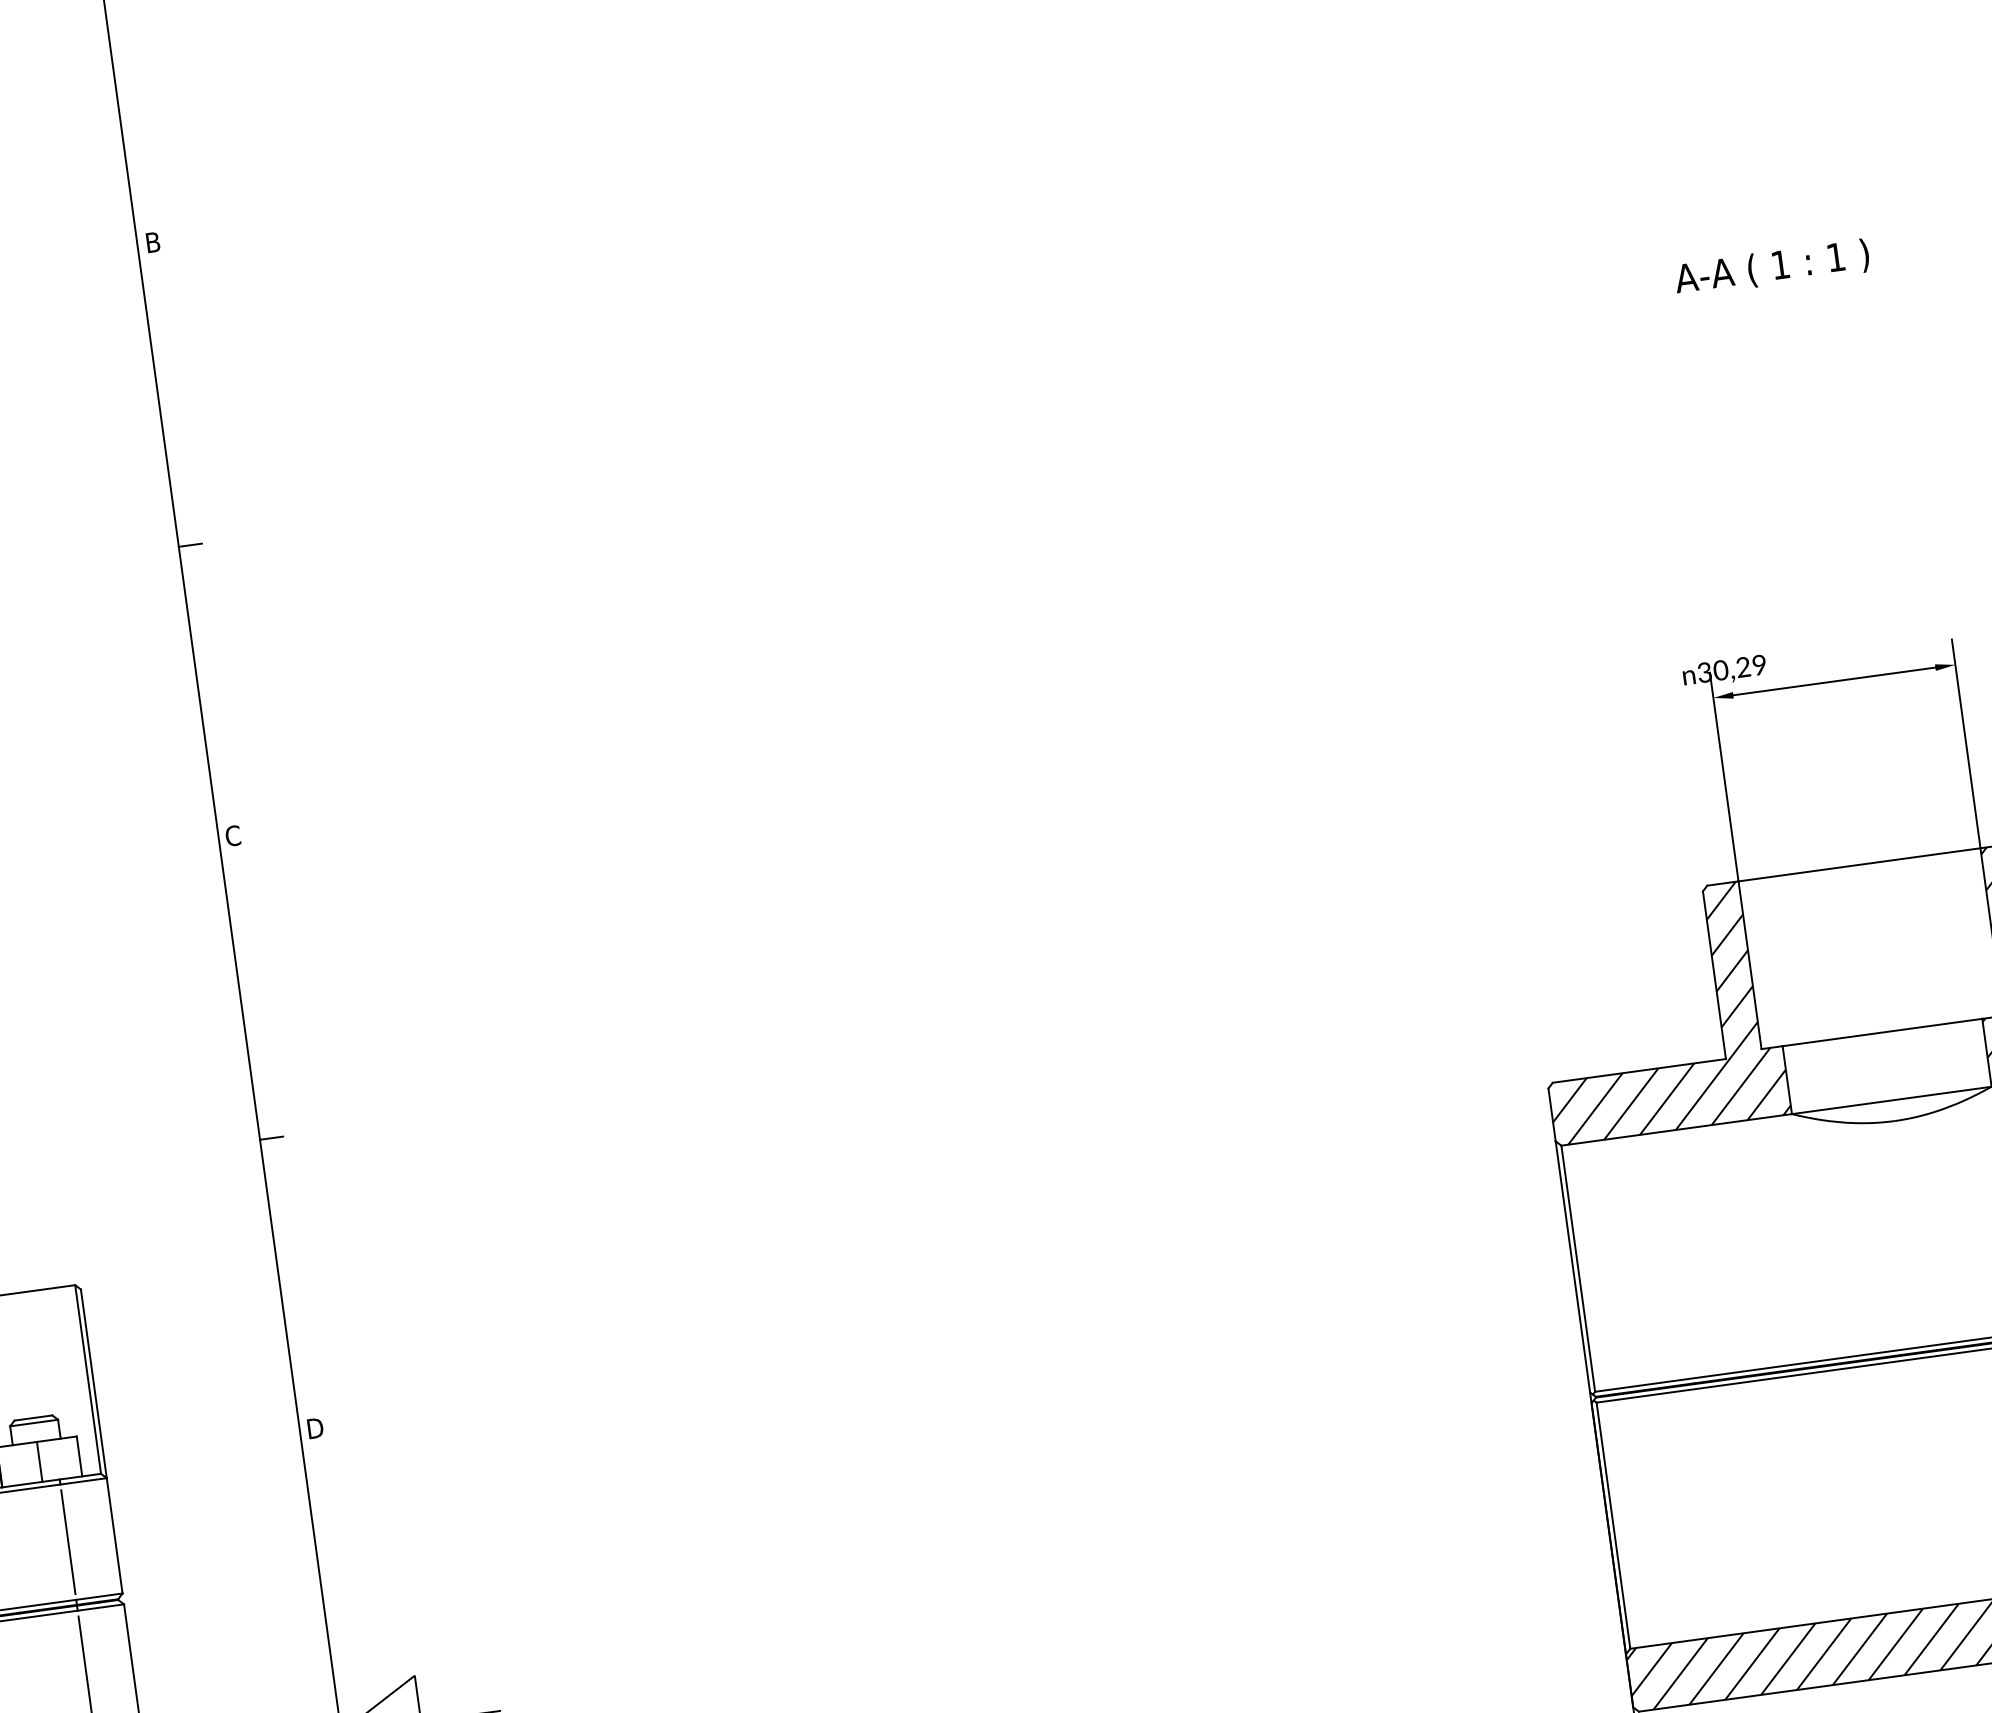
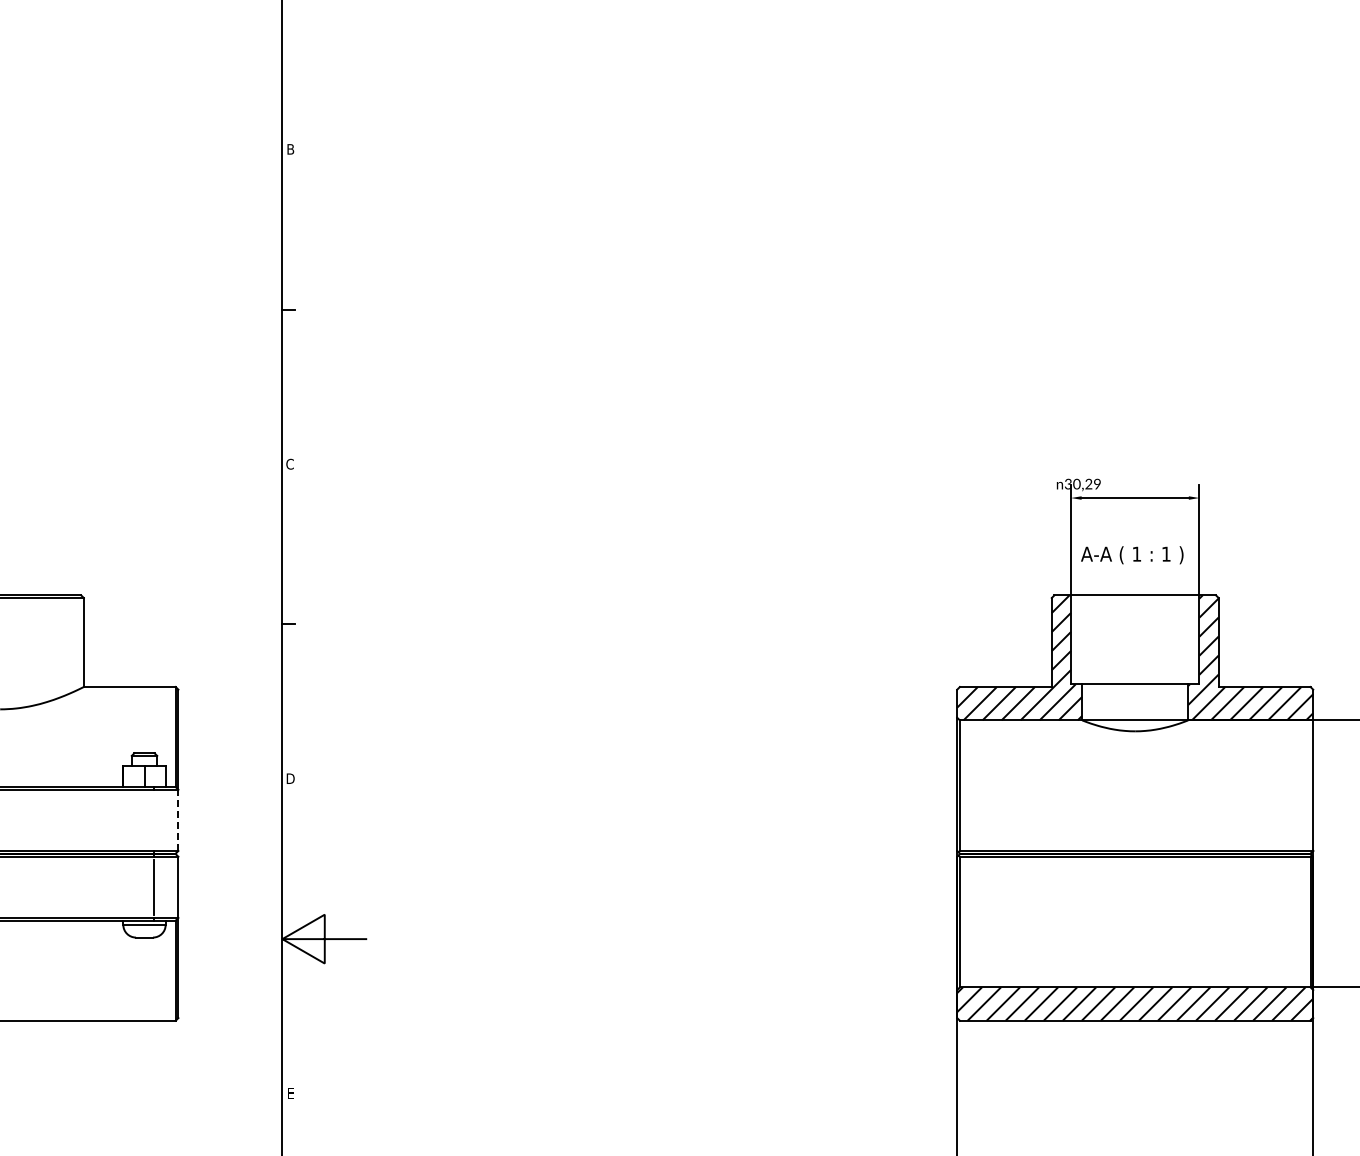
text: (1772, 268) -> (1132, 555), moved
line: (114, 1536) -> (178, 820), solid -> dashed
line: (67, 1540) -> (153, 819), removed

